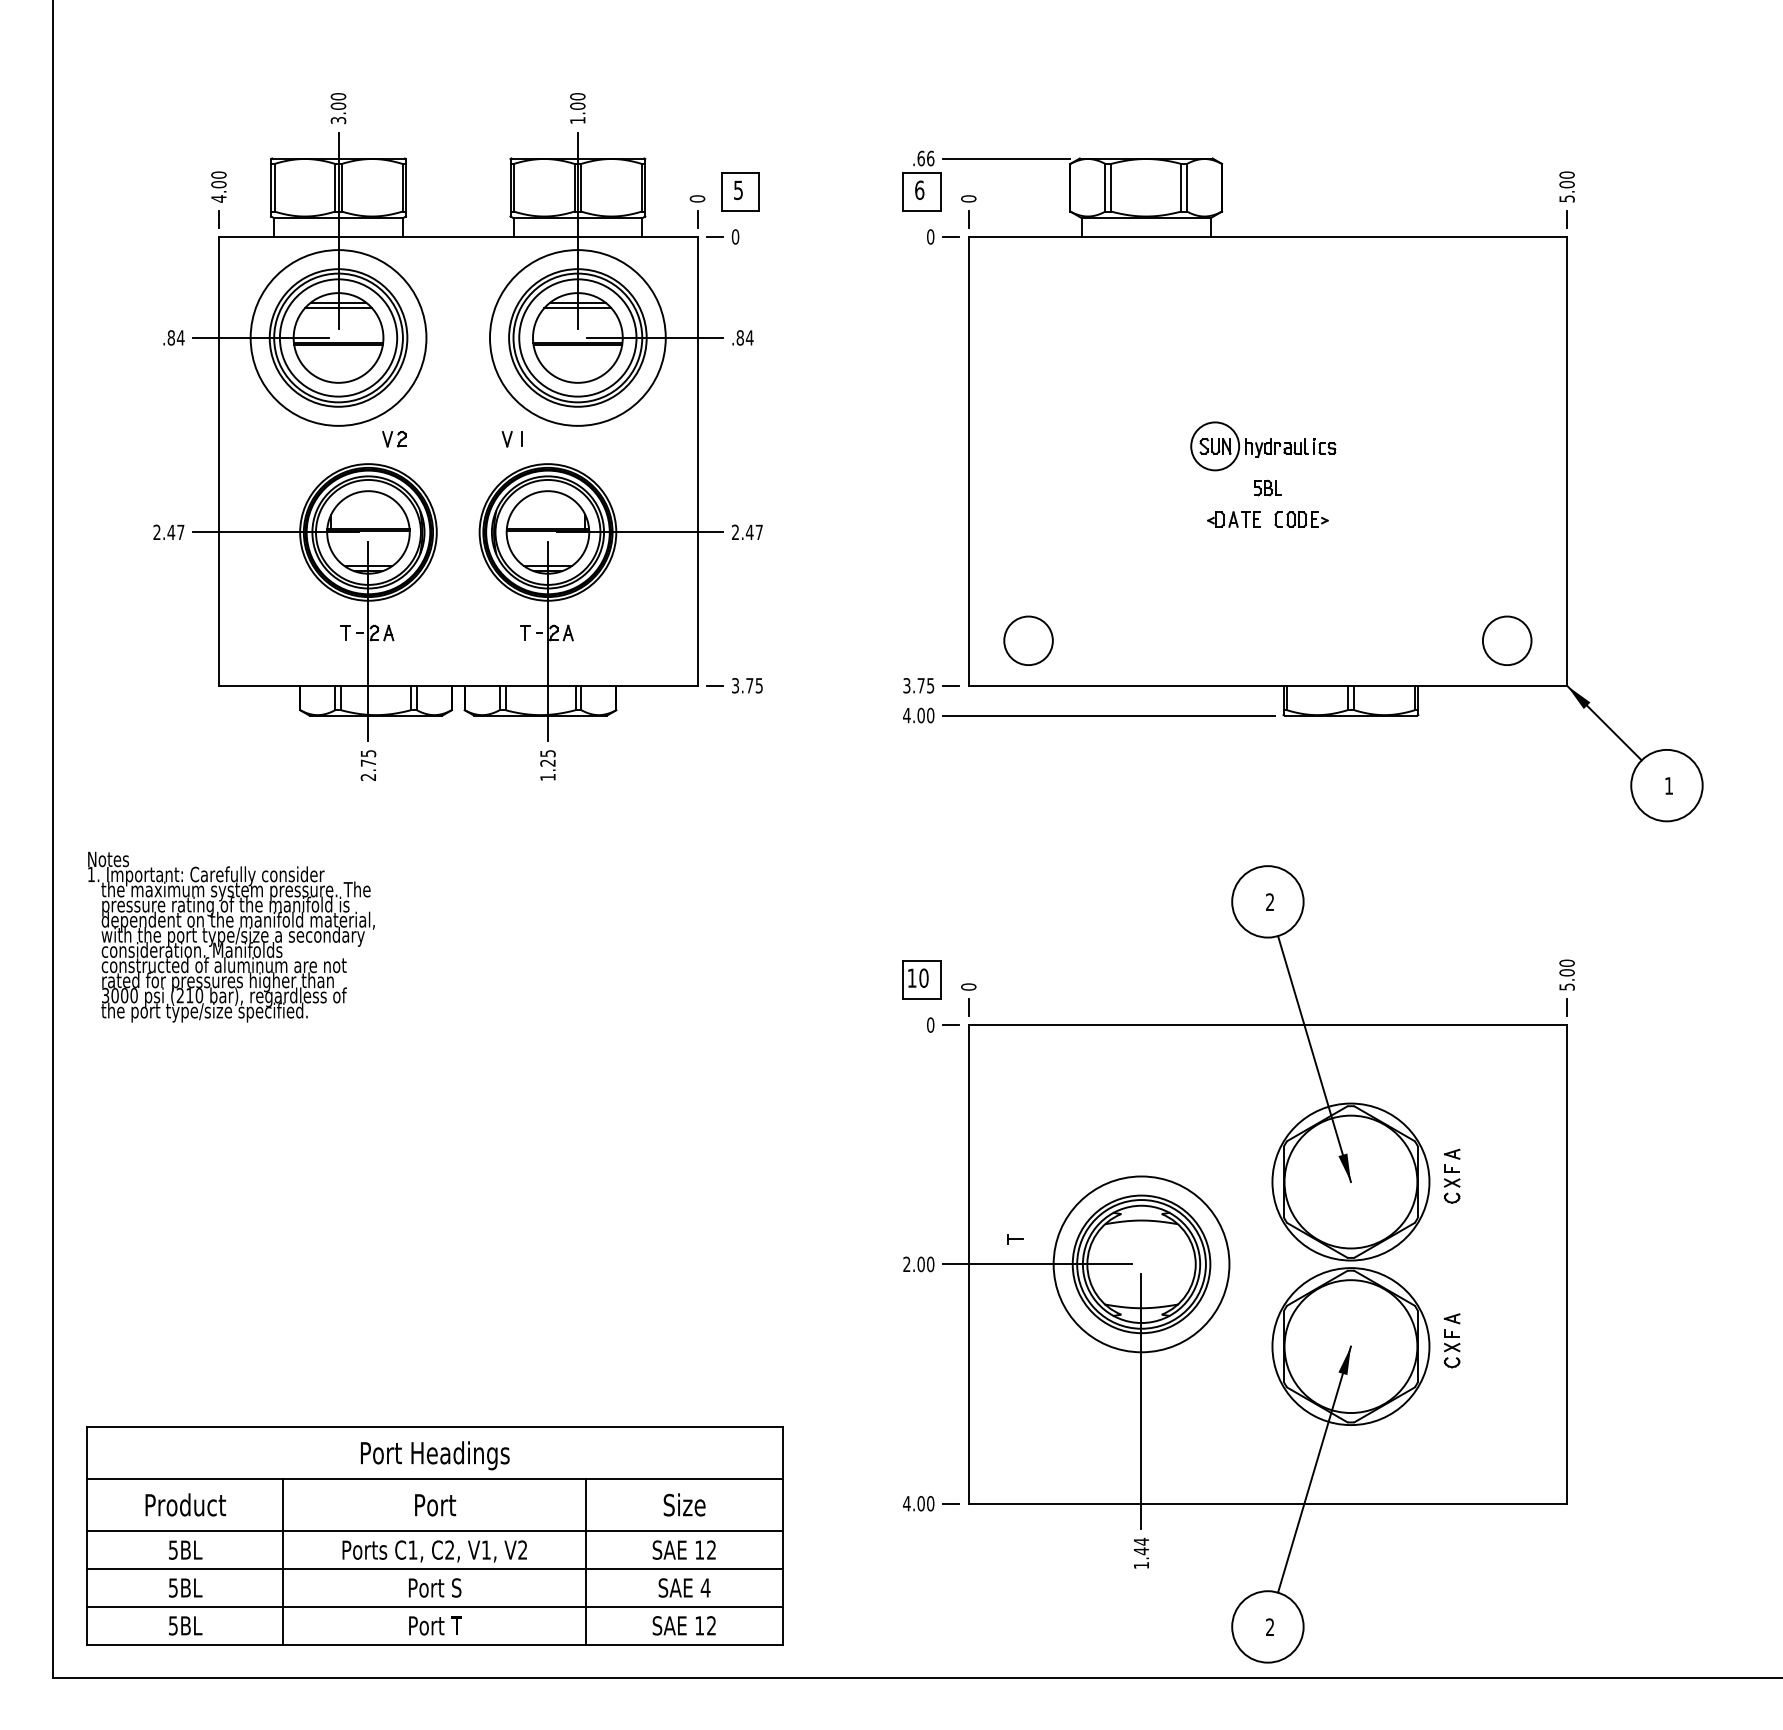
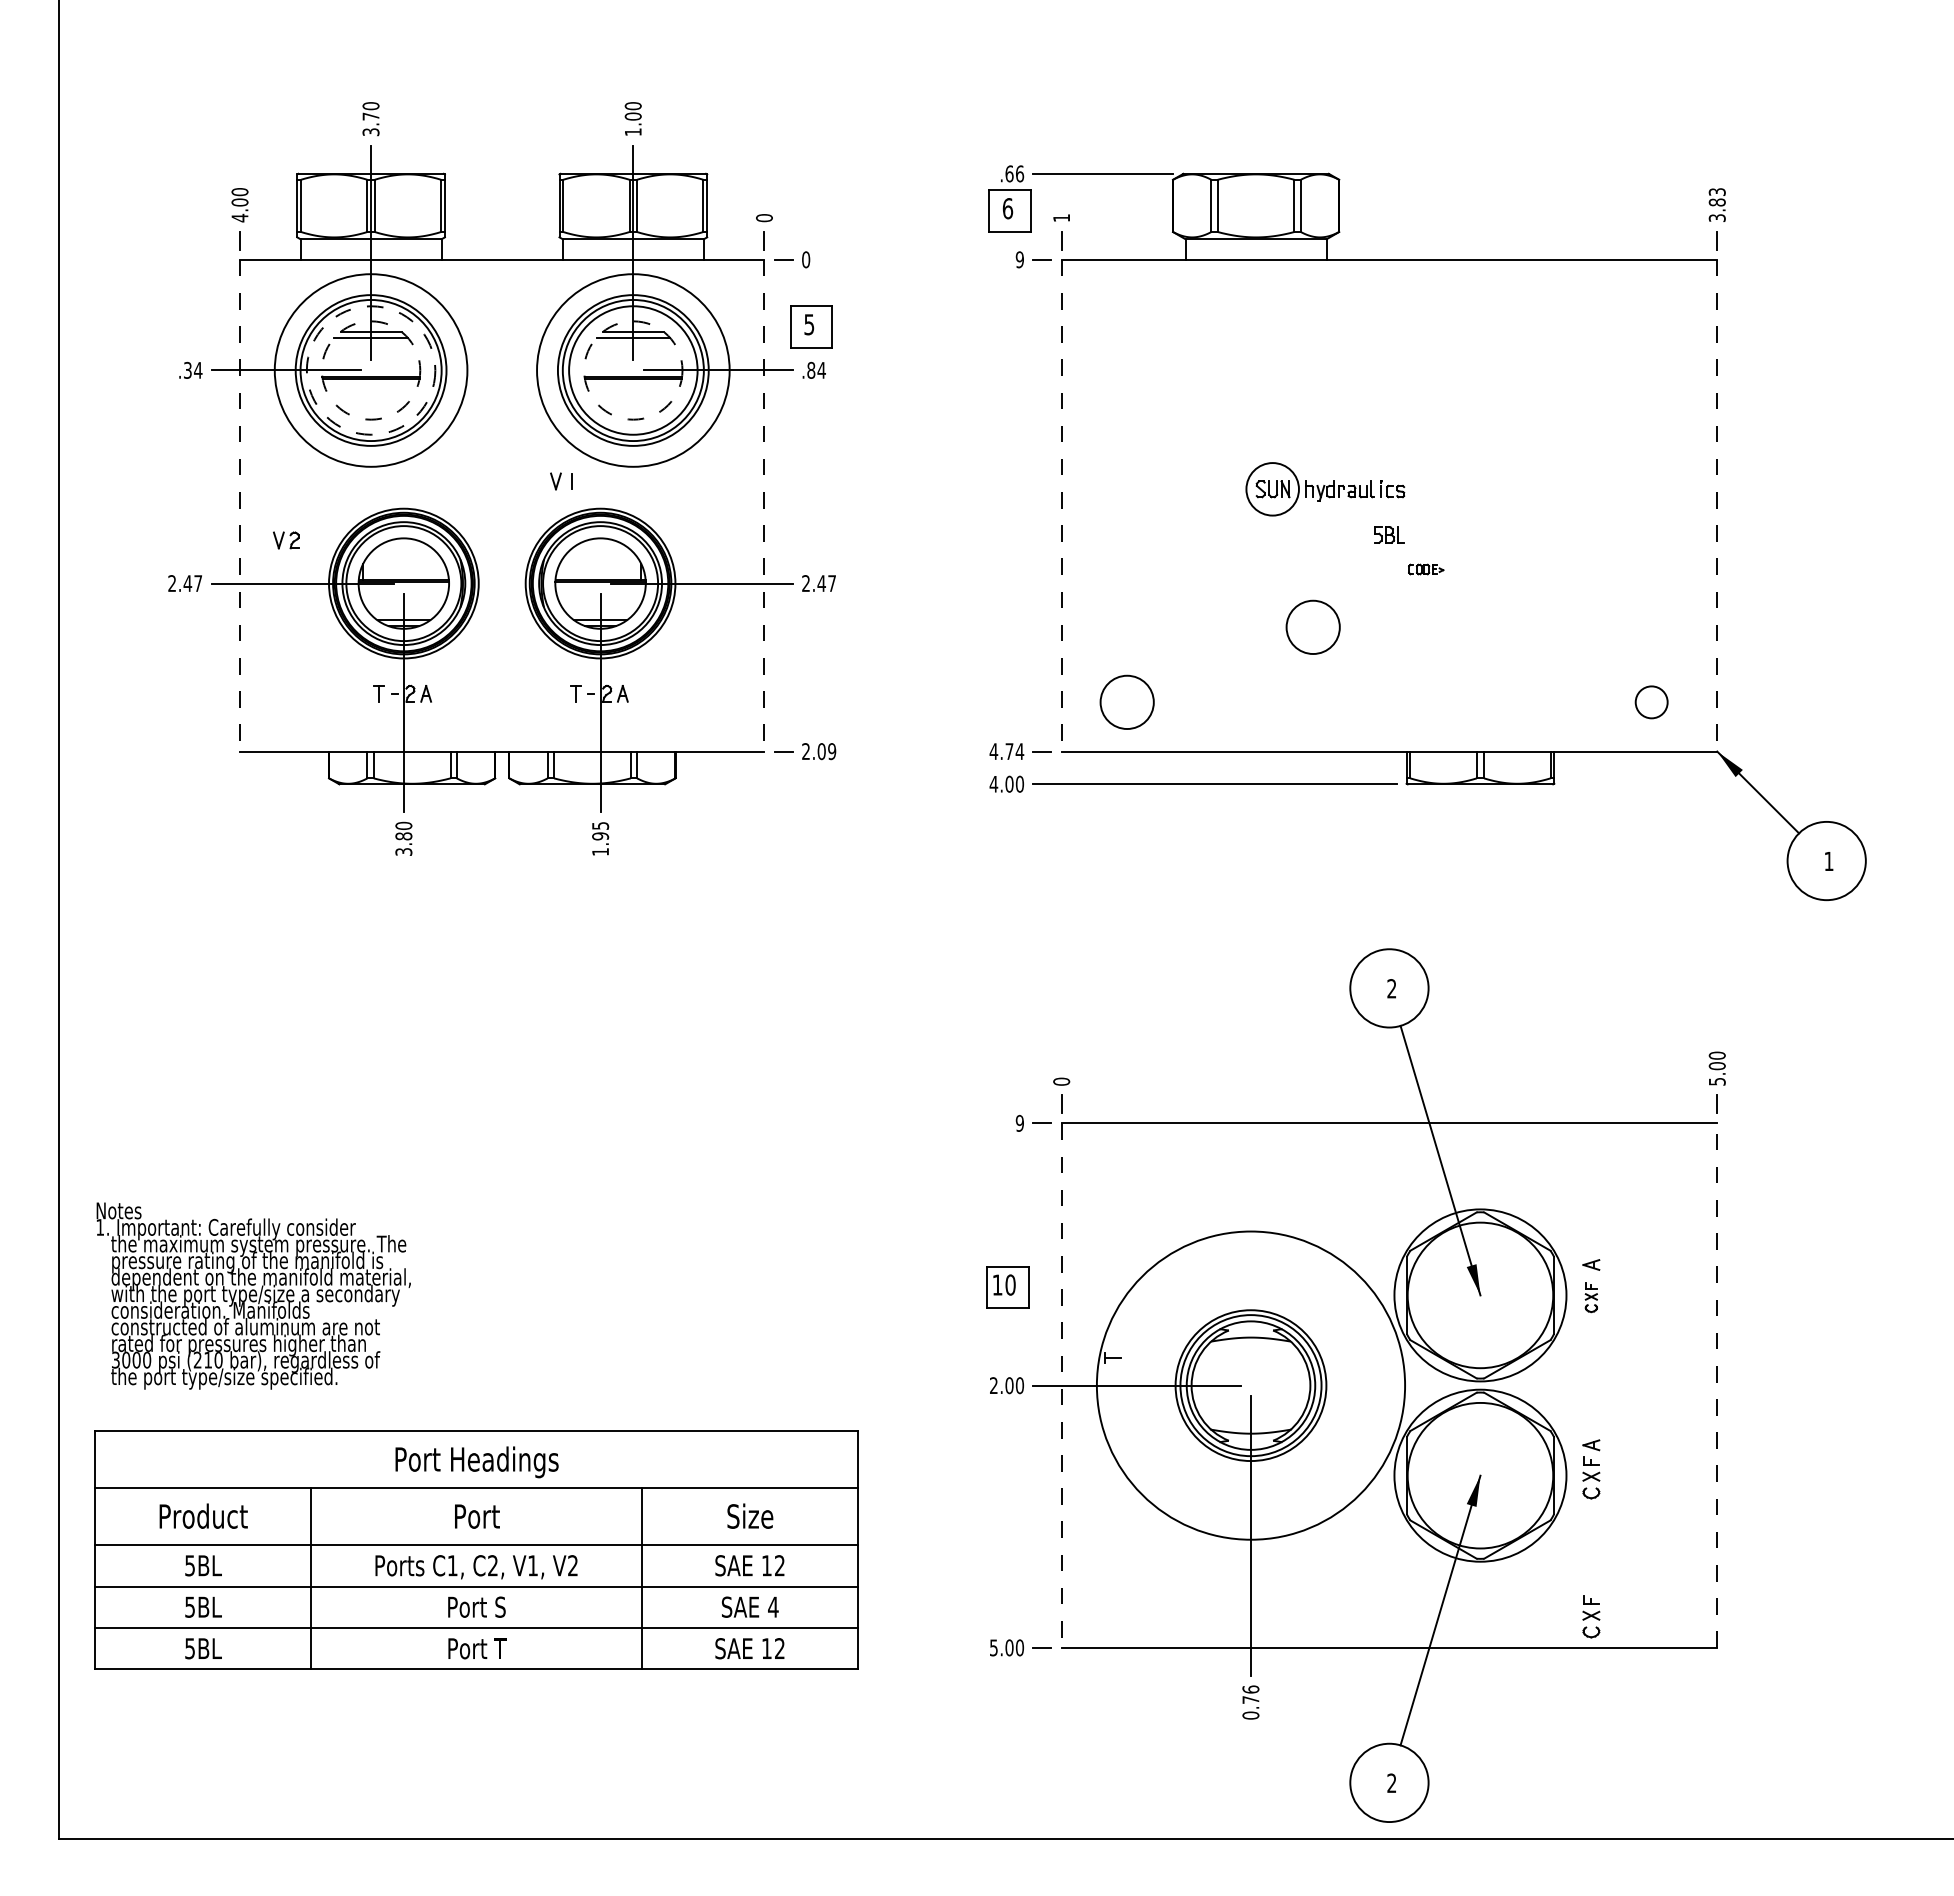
text: (338, 106) -> (370, 116), 3.00 -> 3.70
text: (1566, 186) -> (1716, 204), 5.00 -> 3.83
part: (740, 191) -> (811, 326), moved
text: (968, 199) -> (1061, 218), 0 -> 1
text: (930, 236) -> (1019, 259), 0 -> 9
text: (171, 337) -> (187, 370), .84 -> .34
circle: (338, 337) -> (370, 370), solid -> dashed
circle: (338, 337) -> (370, 370), solid -> dashed
circle: (578, 337) -> (633, 370), solid -> dashed
part: (394, 439) -> (286, 540), moved
part: (1263, 446) -> (1325, 489), moved
line: (218, 461) -> (239, 505), solid -> dashed
line: (697, 461) -> (764, 505), solid -> dashed
line: (968, 461) -> (1061, 505), solid -> dashed
line: (1567, 461) -> (1717, 505), solid -> dashed
part: (1234, 519) -> (1352, 569), removed
part: (1300, 519) -> (1425, 569), size x0.6
circle: (1197, 571) -> (1312, 626), added
circle: (1507, 640) -> (1651, 702), size x0.6
text: (747, 685) -> (819, 751), 3.75 -> 2.09
text: (918, 685) -> (1006, 751), 3.75 -> 4.74
text: (547, 763) -> (600, 836), 1.25 -> 1.95
text: (368, 765) -> (403, 838), 2.75 -> 3.80
text: (231, 936) -> (253, 1295), moved
part: (921, 980) -> (1007, 1287), moved
text: (930, 1025) -> (1019, 1123), 0 -> 9
part: (1452, 1183) -> (1591, 1297), size x0.7
circle: (1141, 1264) -> (1250, 1385), size x1.6
line: (1567, 1264) -> (1717, 1385), solid -> dashed
line: (968, 1265) -> (1061, 1386), solid -> dashed
part: (1452, 1475) -> (1591, 1616), added
text: (906, 1503) -> (993, 1647), 4.00 -> 5.00
part: (434, 1535) -> (476, 1549), moved
text: (1141, 1553) -> (1250, 1702), 1.44 -> 0.76

